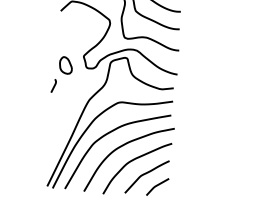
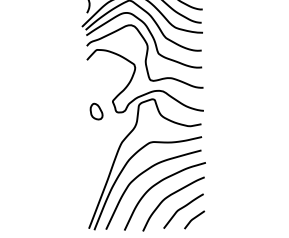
curve: (53, 85) -> (86, 131), removed

